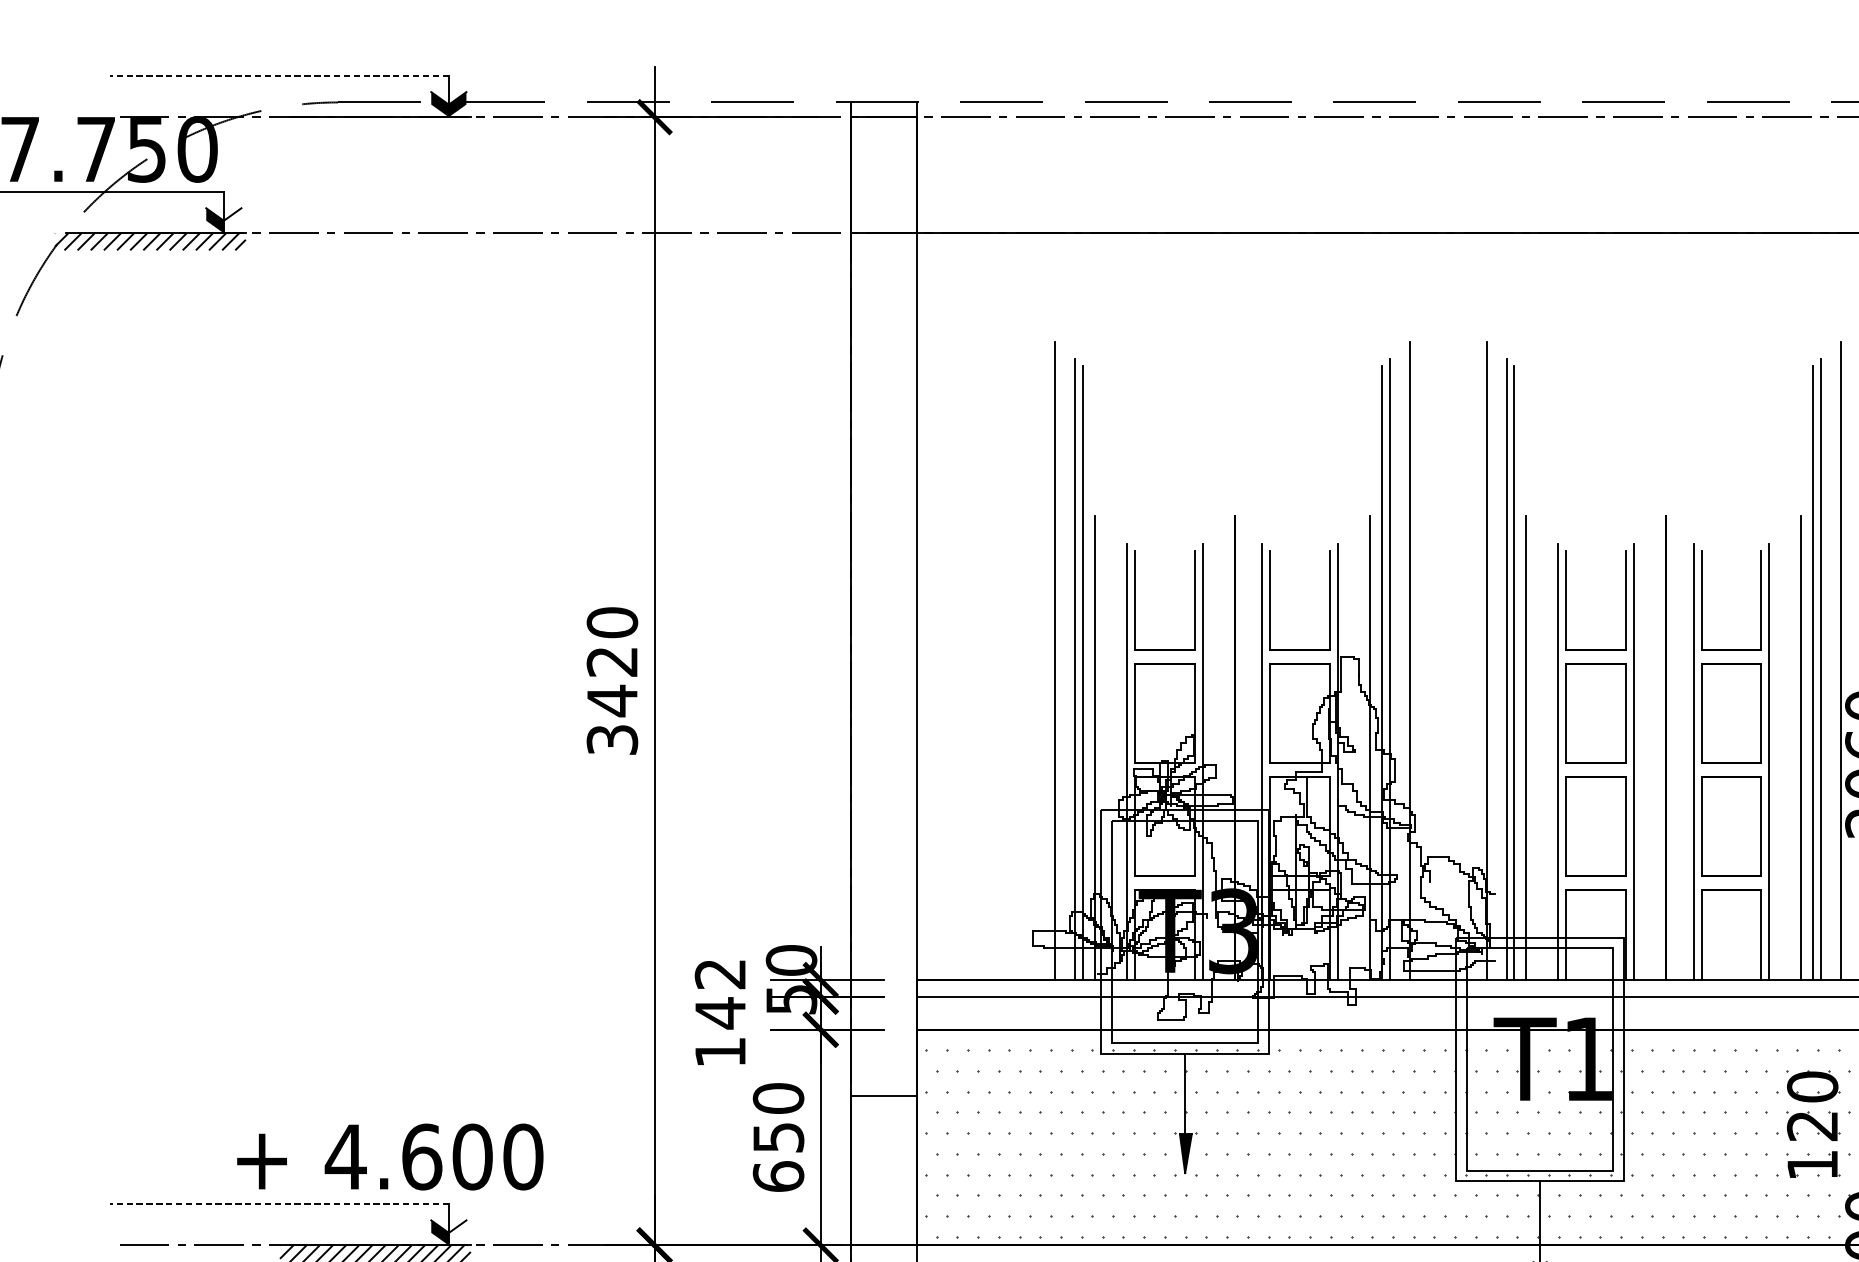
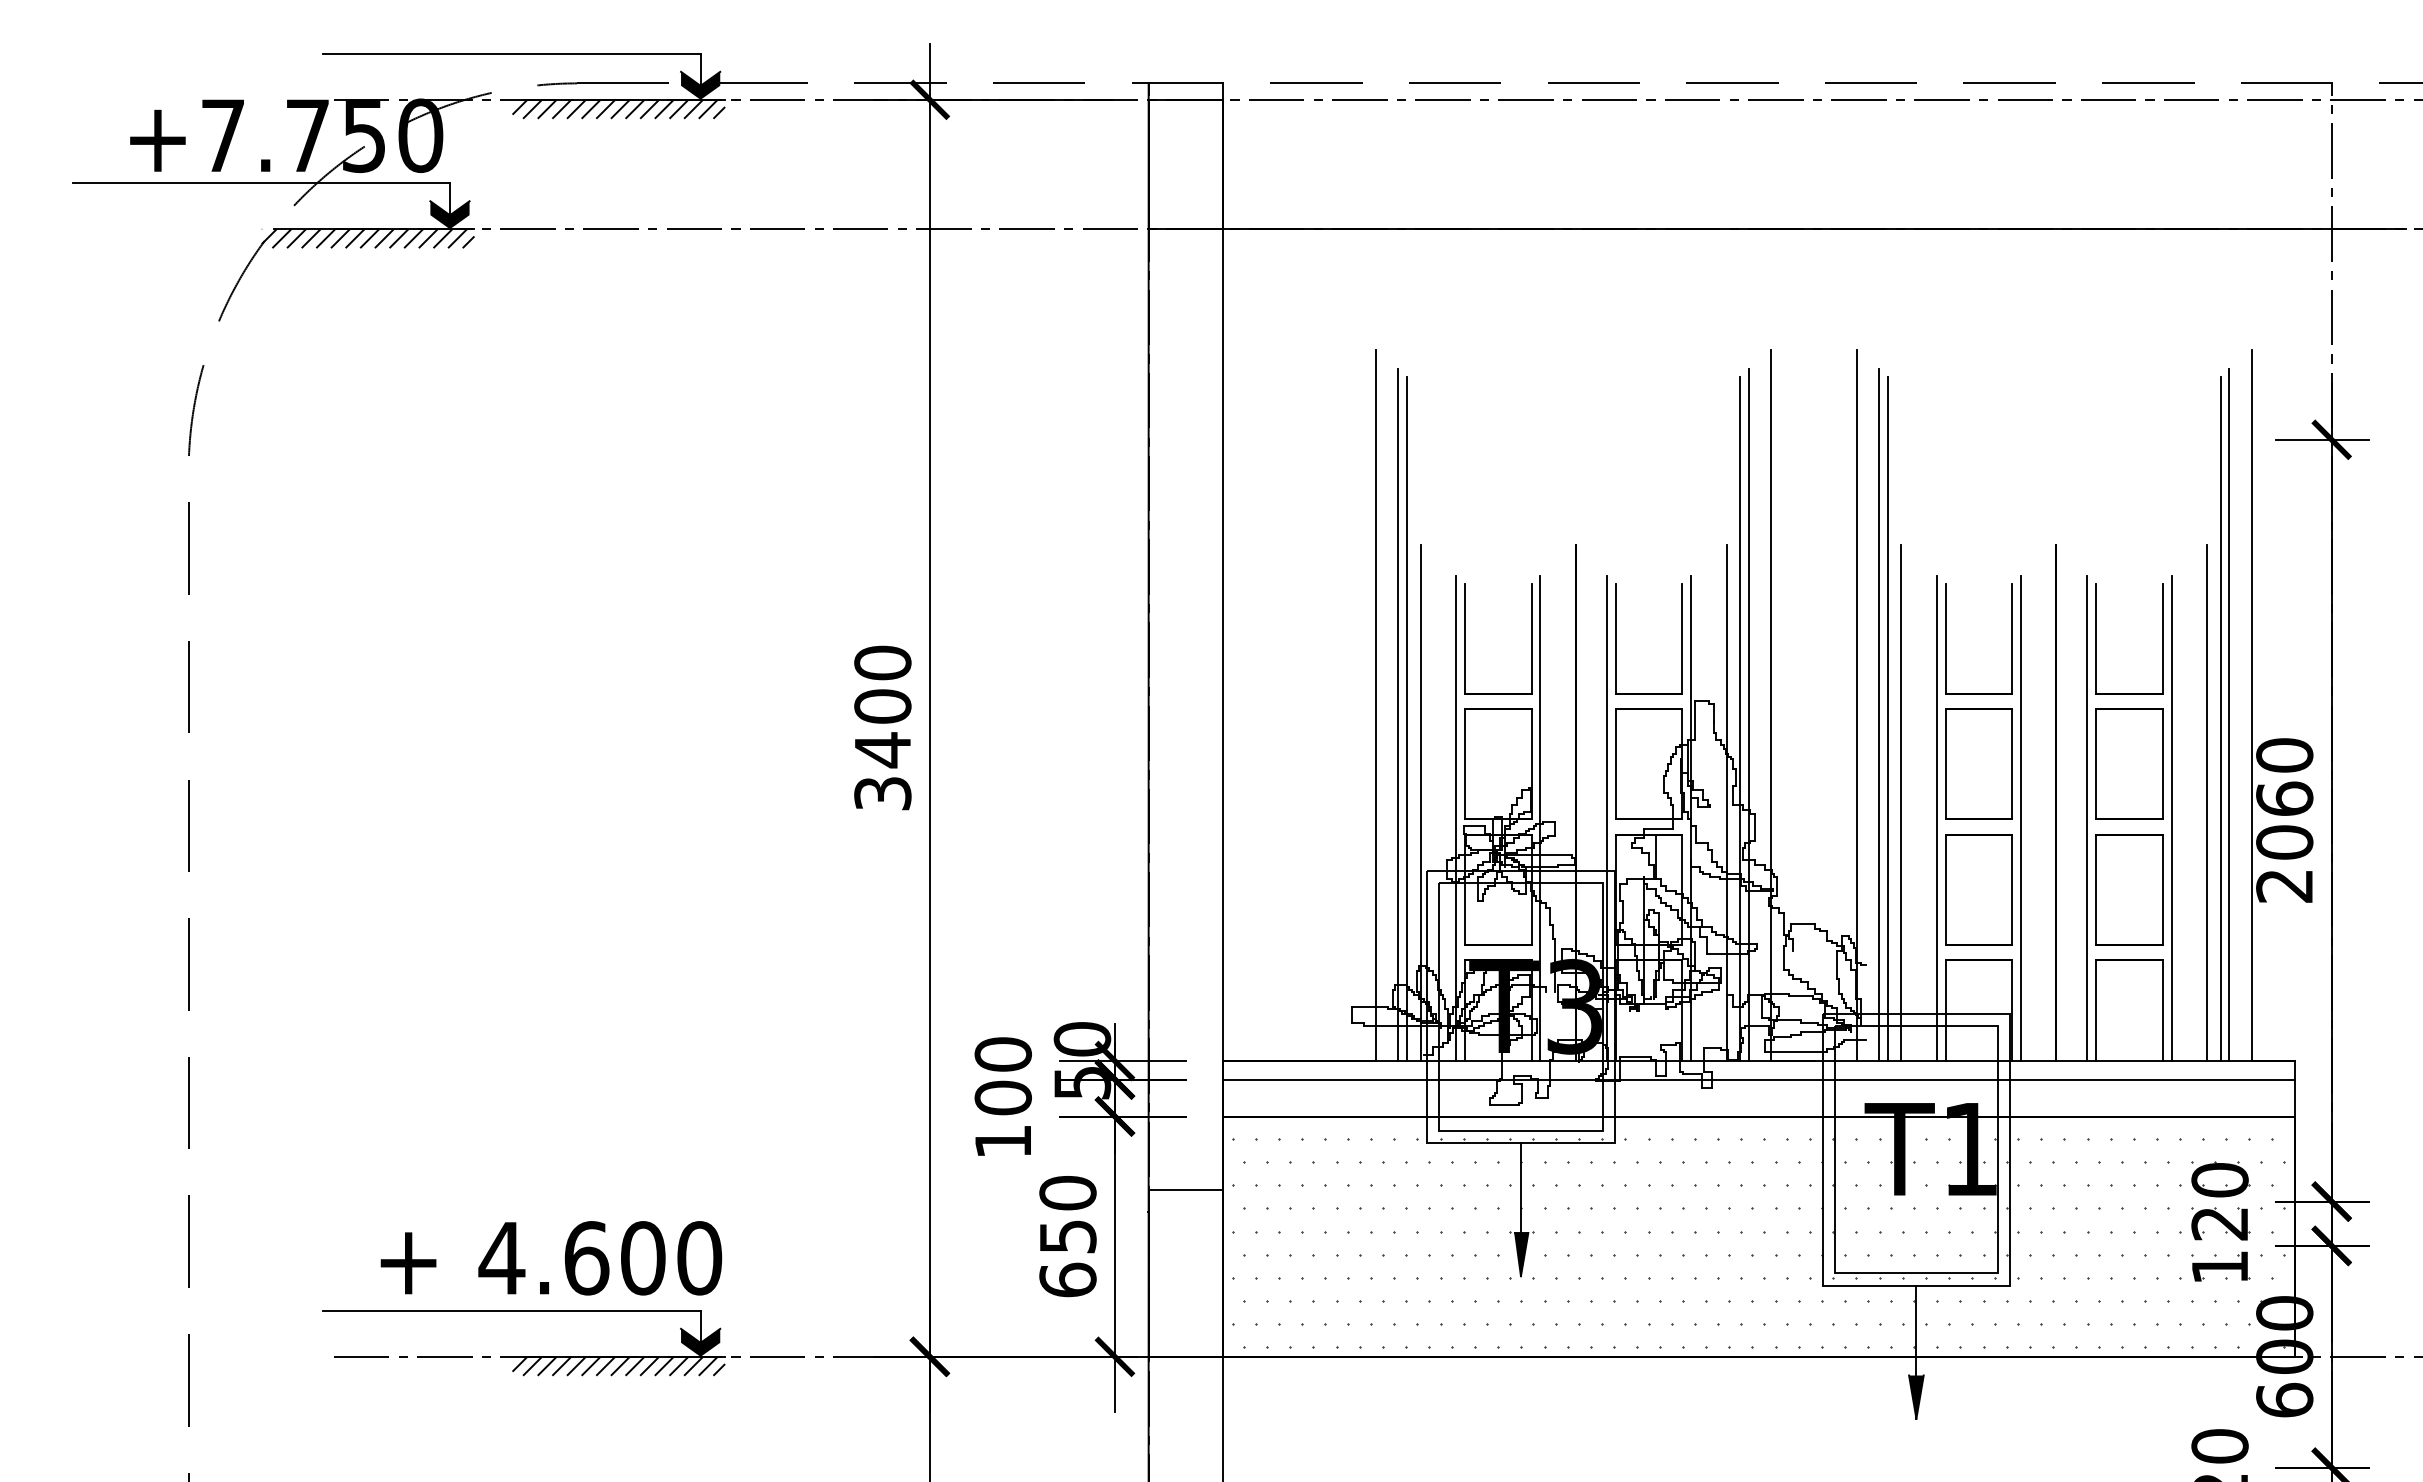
line: (279, 75) -> (511, 53), dashed -> solid
hatch: (375, 124) -> (618, 108), added
fill: (232, 221) -> (459, 215), added
text: (612, 661) -> (882, 706), 3420 -> 3400
text: (719, 993) -> (1002, 1076), 142 -> 100
text: (390, 1157) -> (551, 1258), moved
line: (279, 1203) -> (511, 1310), dashed -> solid
fill: (457, 1232) -> (710, 1342), added

